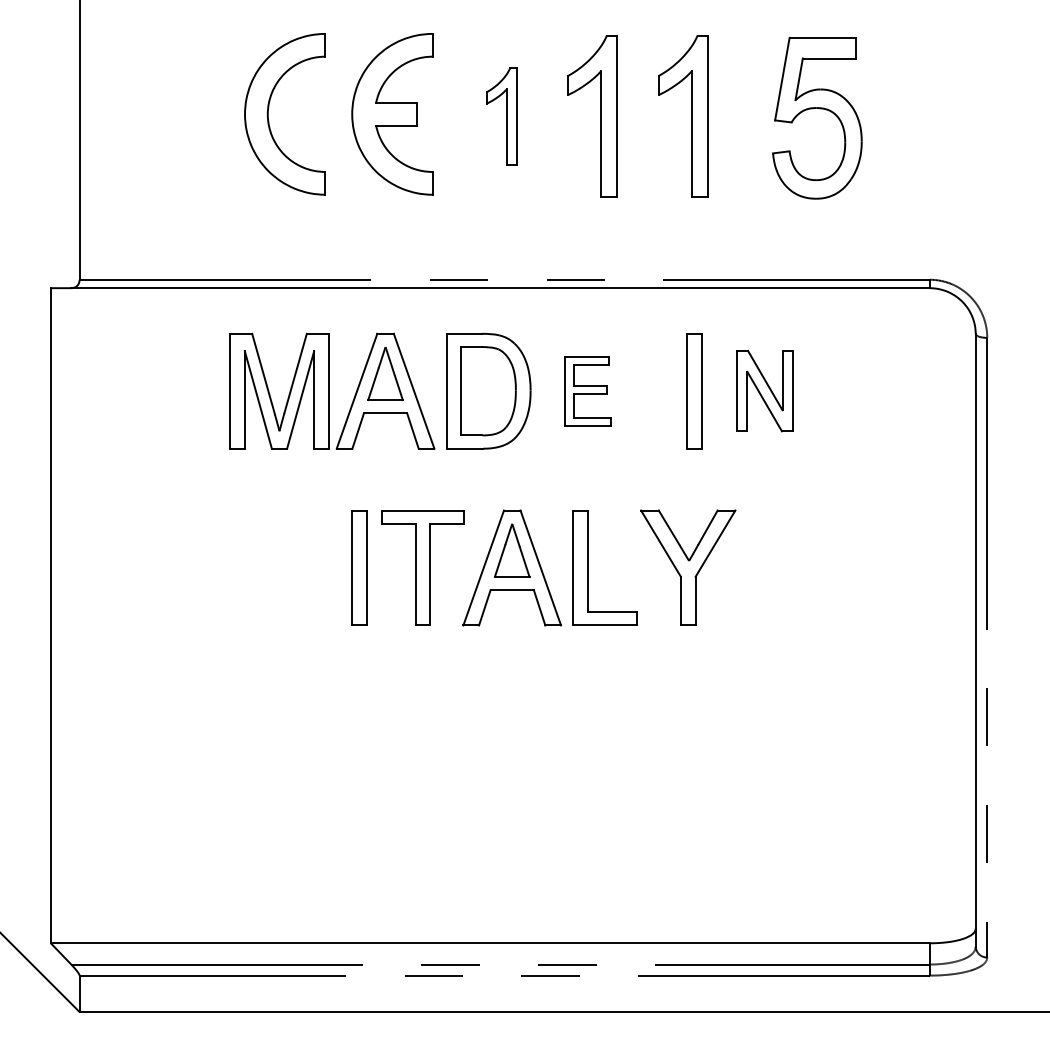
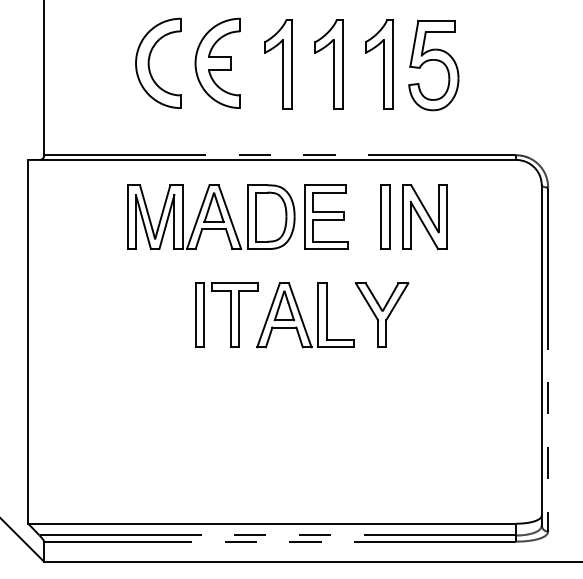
part: (501, 116) -> (278, 64), size x1.67
part: (816, 118) -> (433, 65), moved
part: (588, 390) -> (326, 216), size x1.67
part: (764, 390) -> (424, 216), size x1.43

